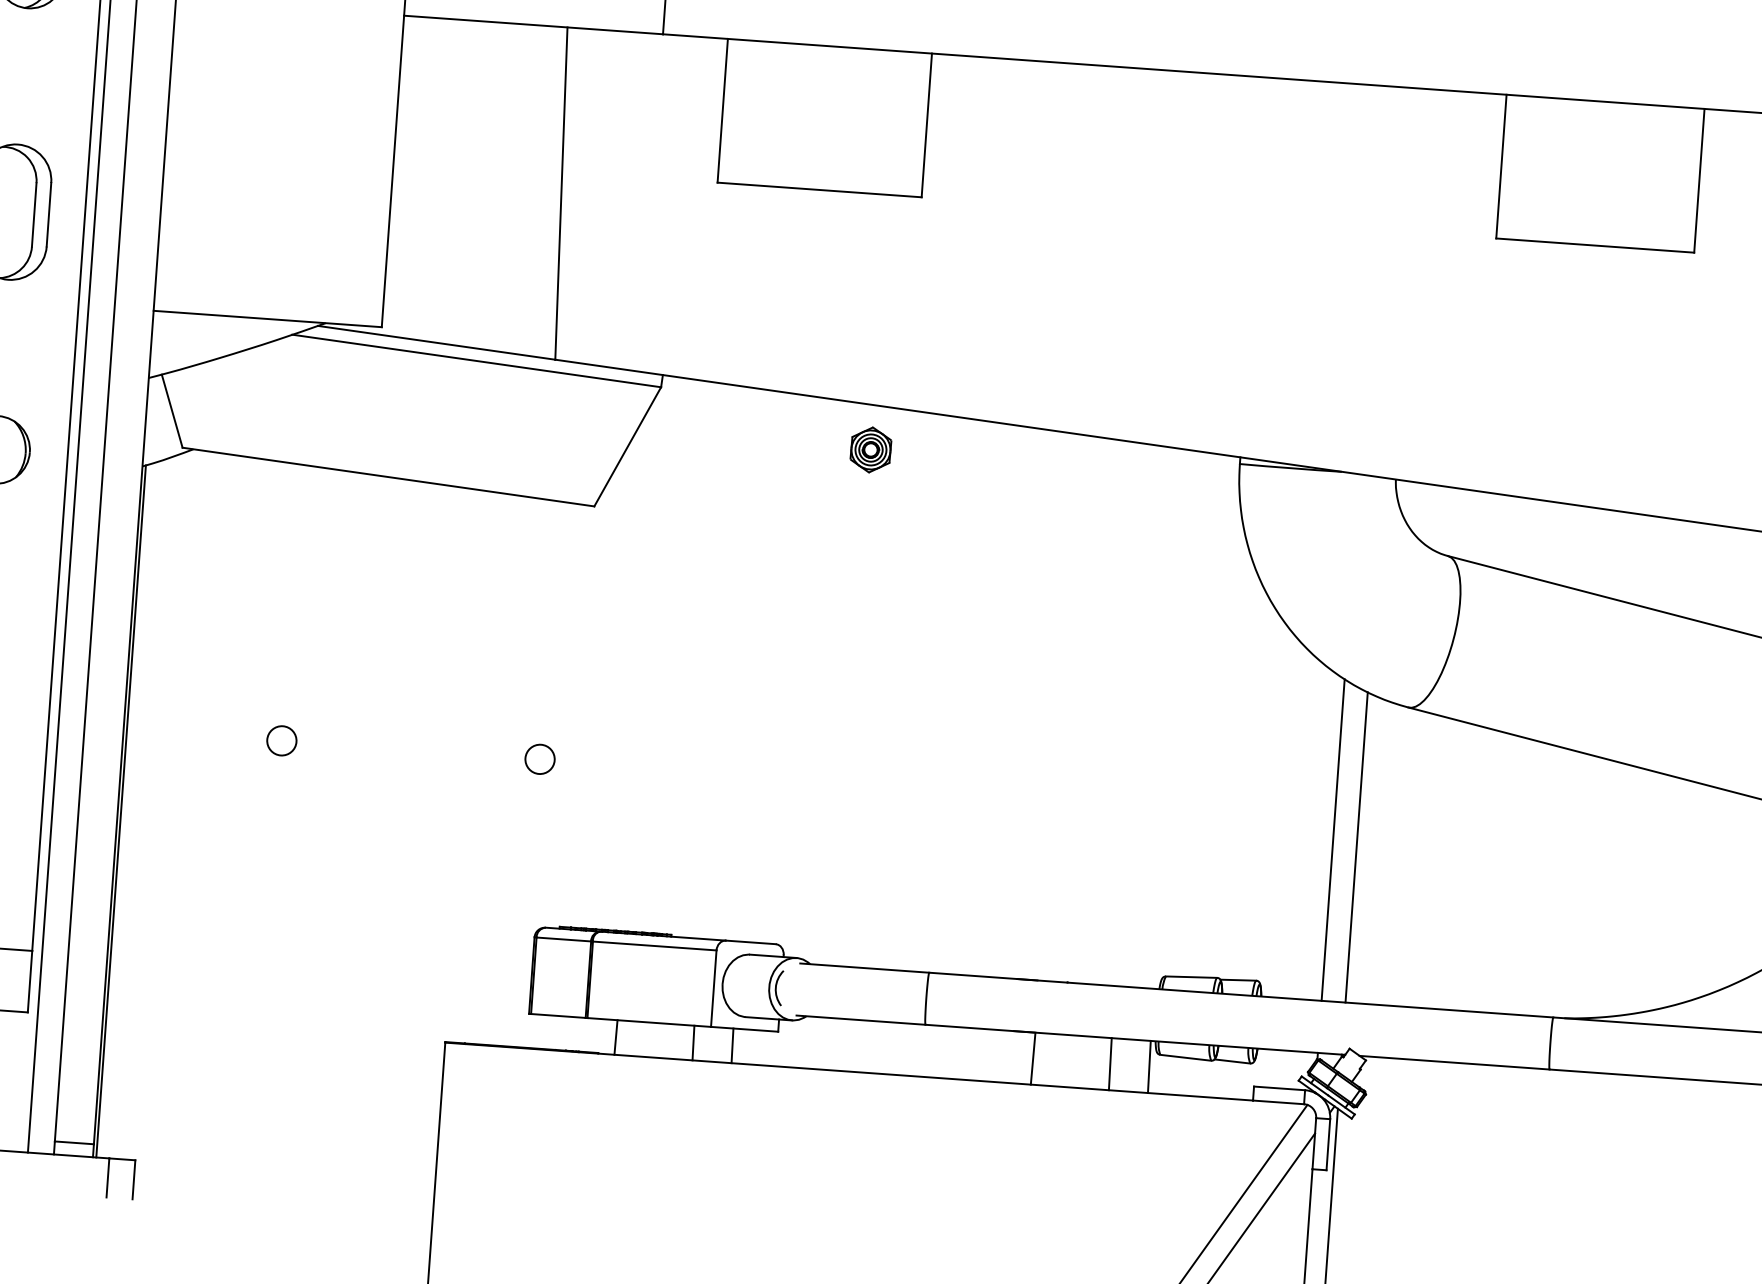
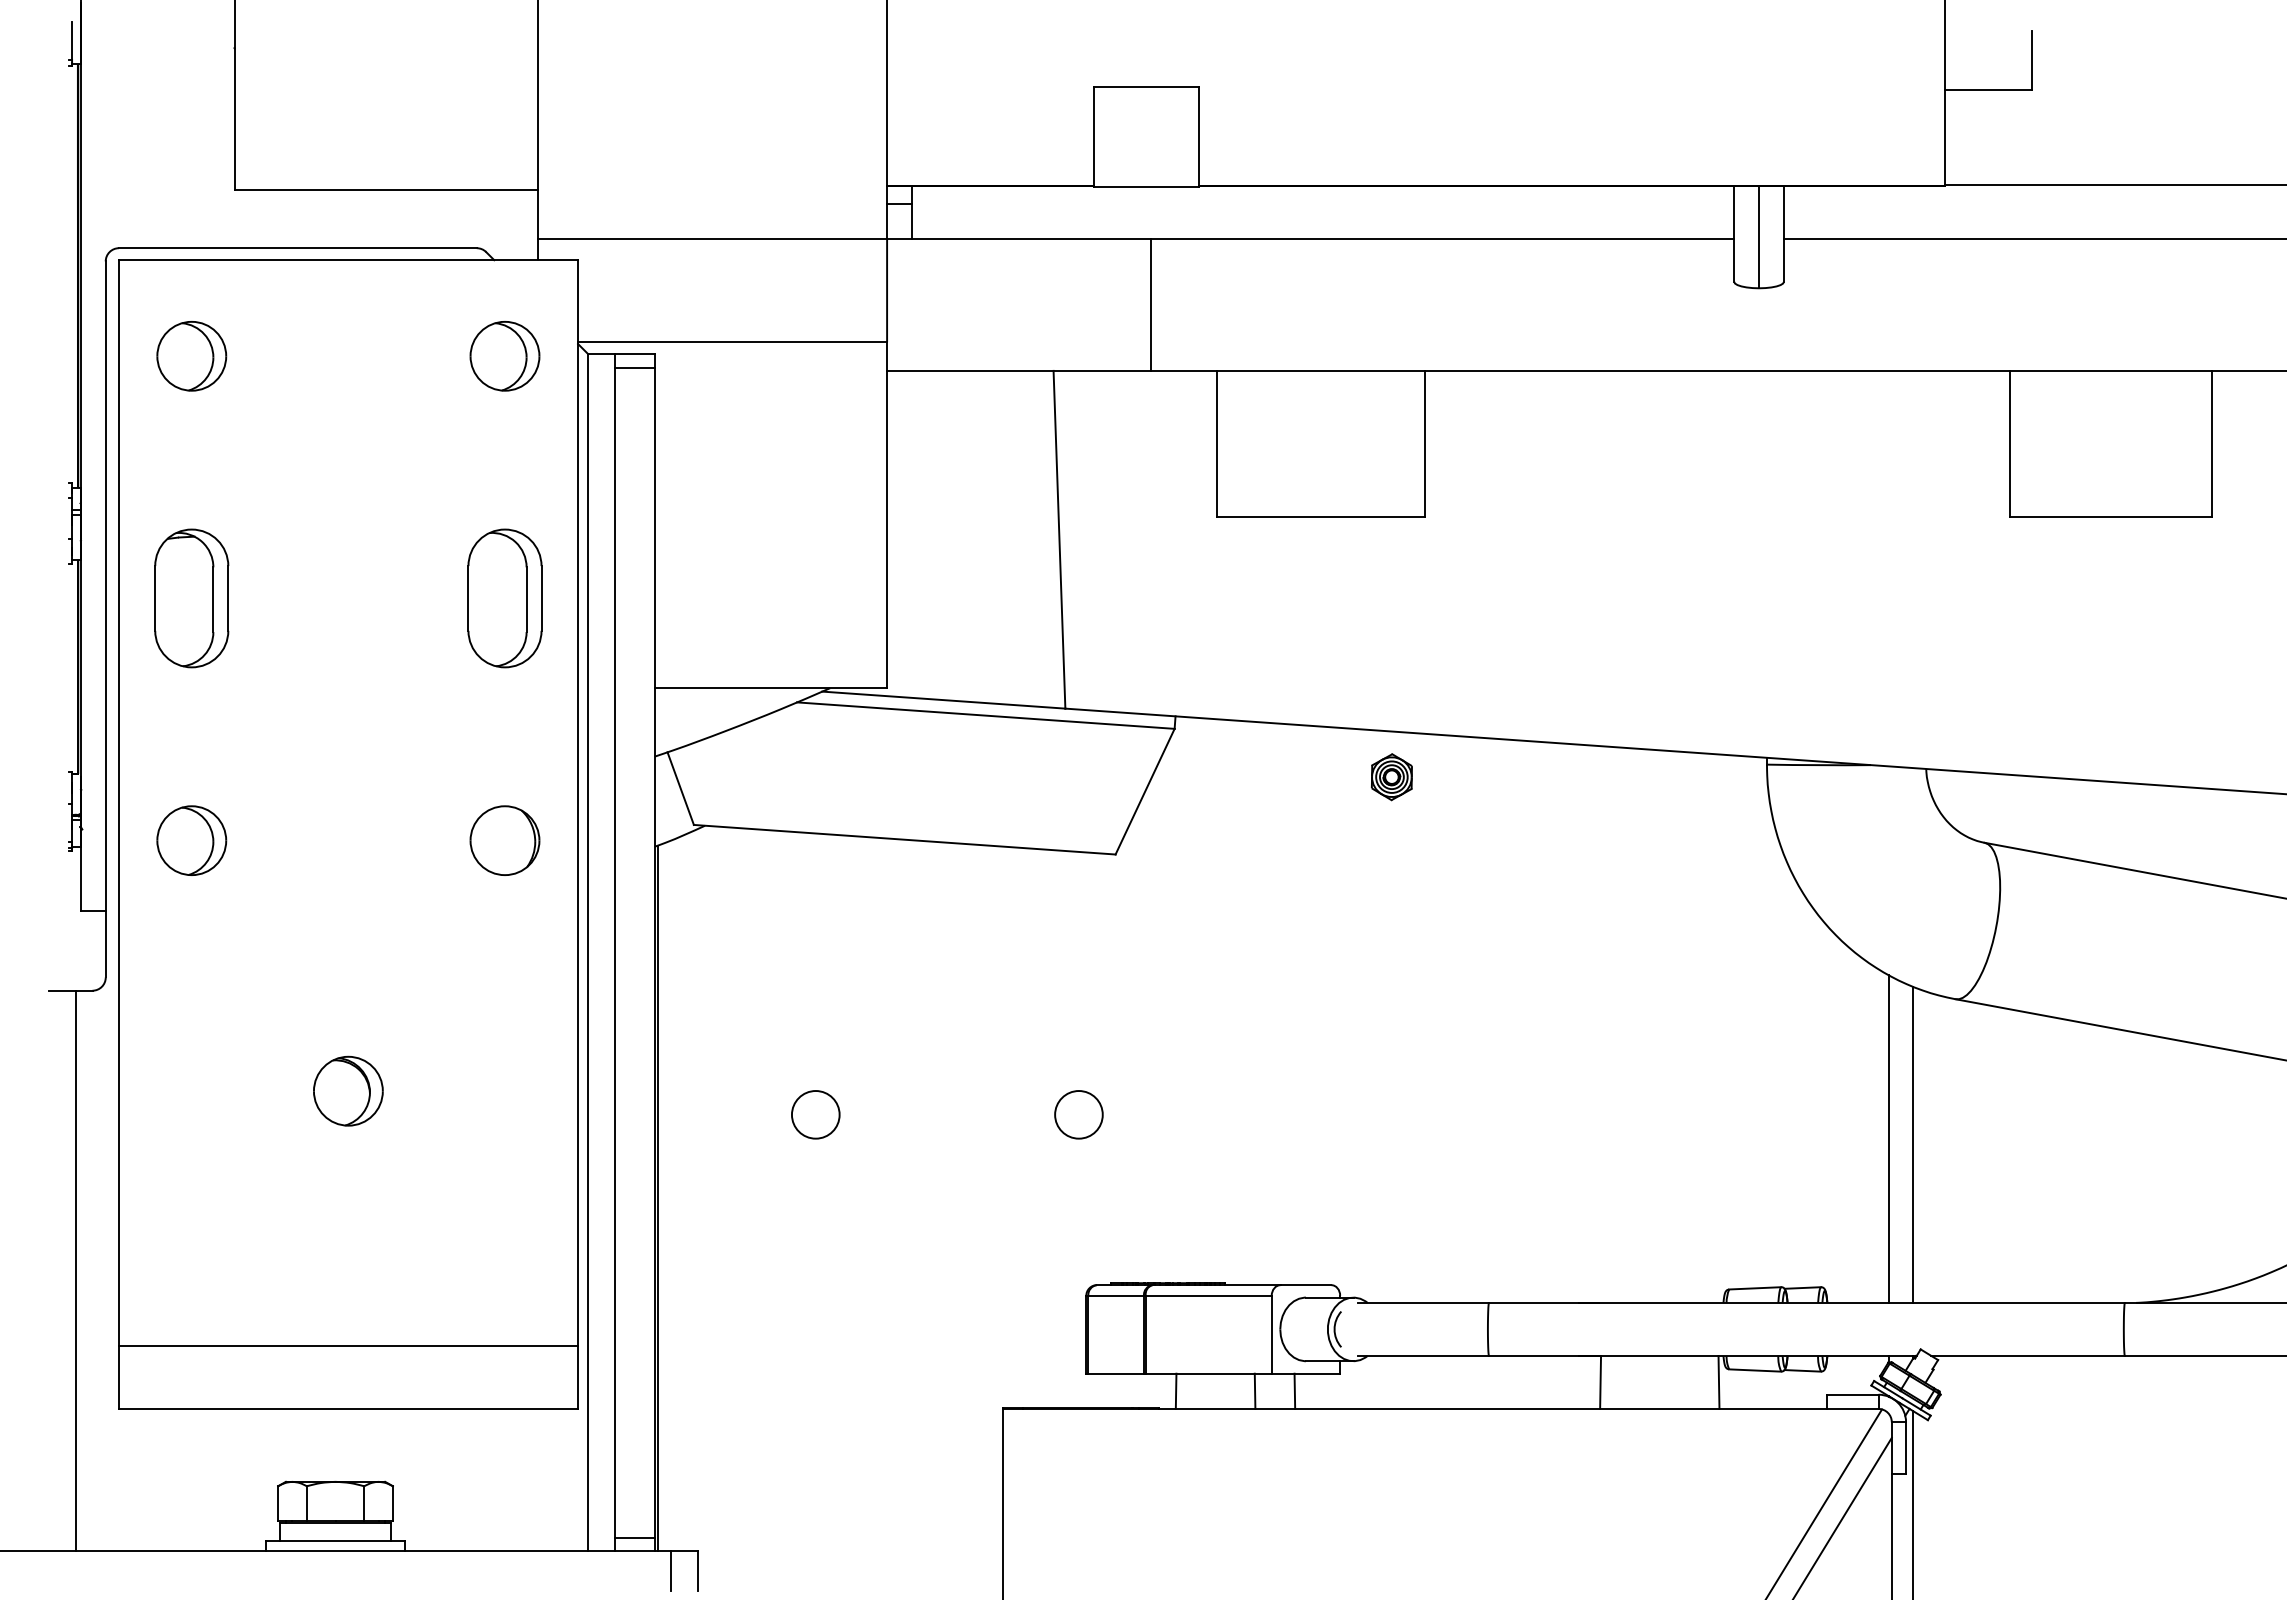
circle: (281, 740) -> (815, 1114), size x1.6
circle: (539, 758) -> (1078, 1114), size x1.6
line: (1109, 1063) -> (1678, 1381), removed

